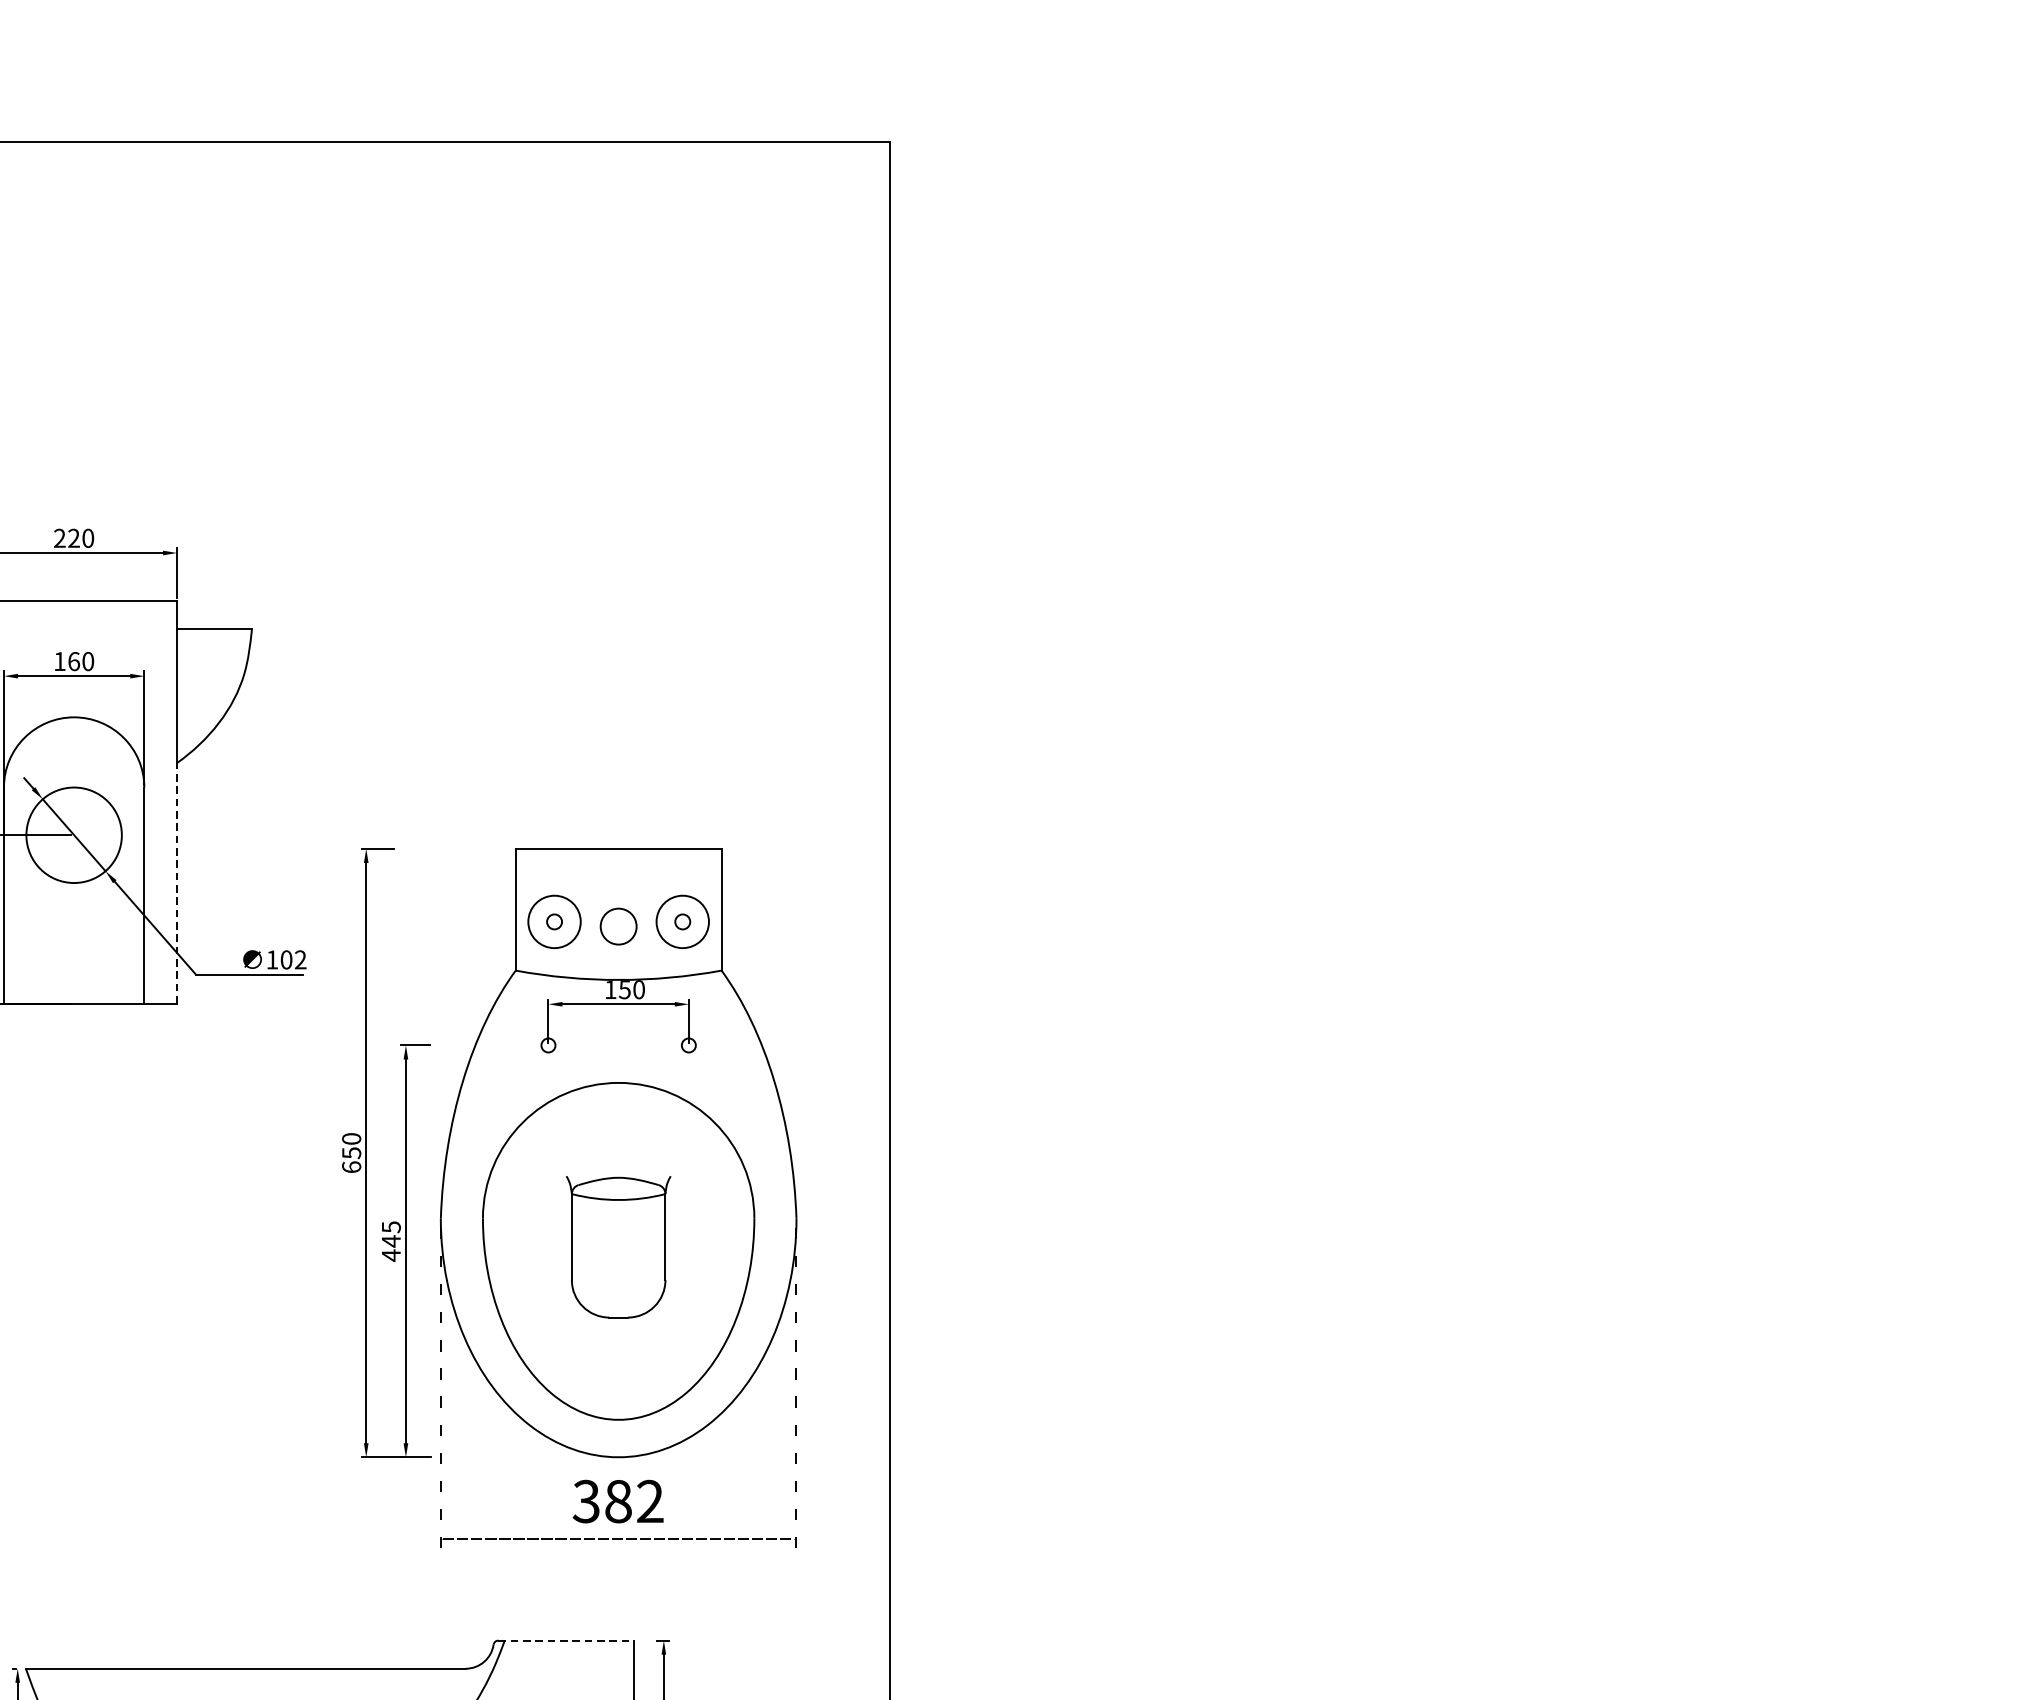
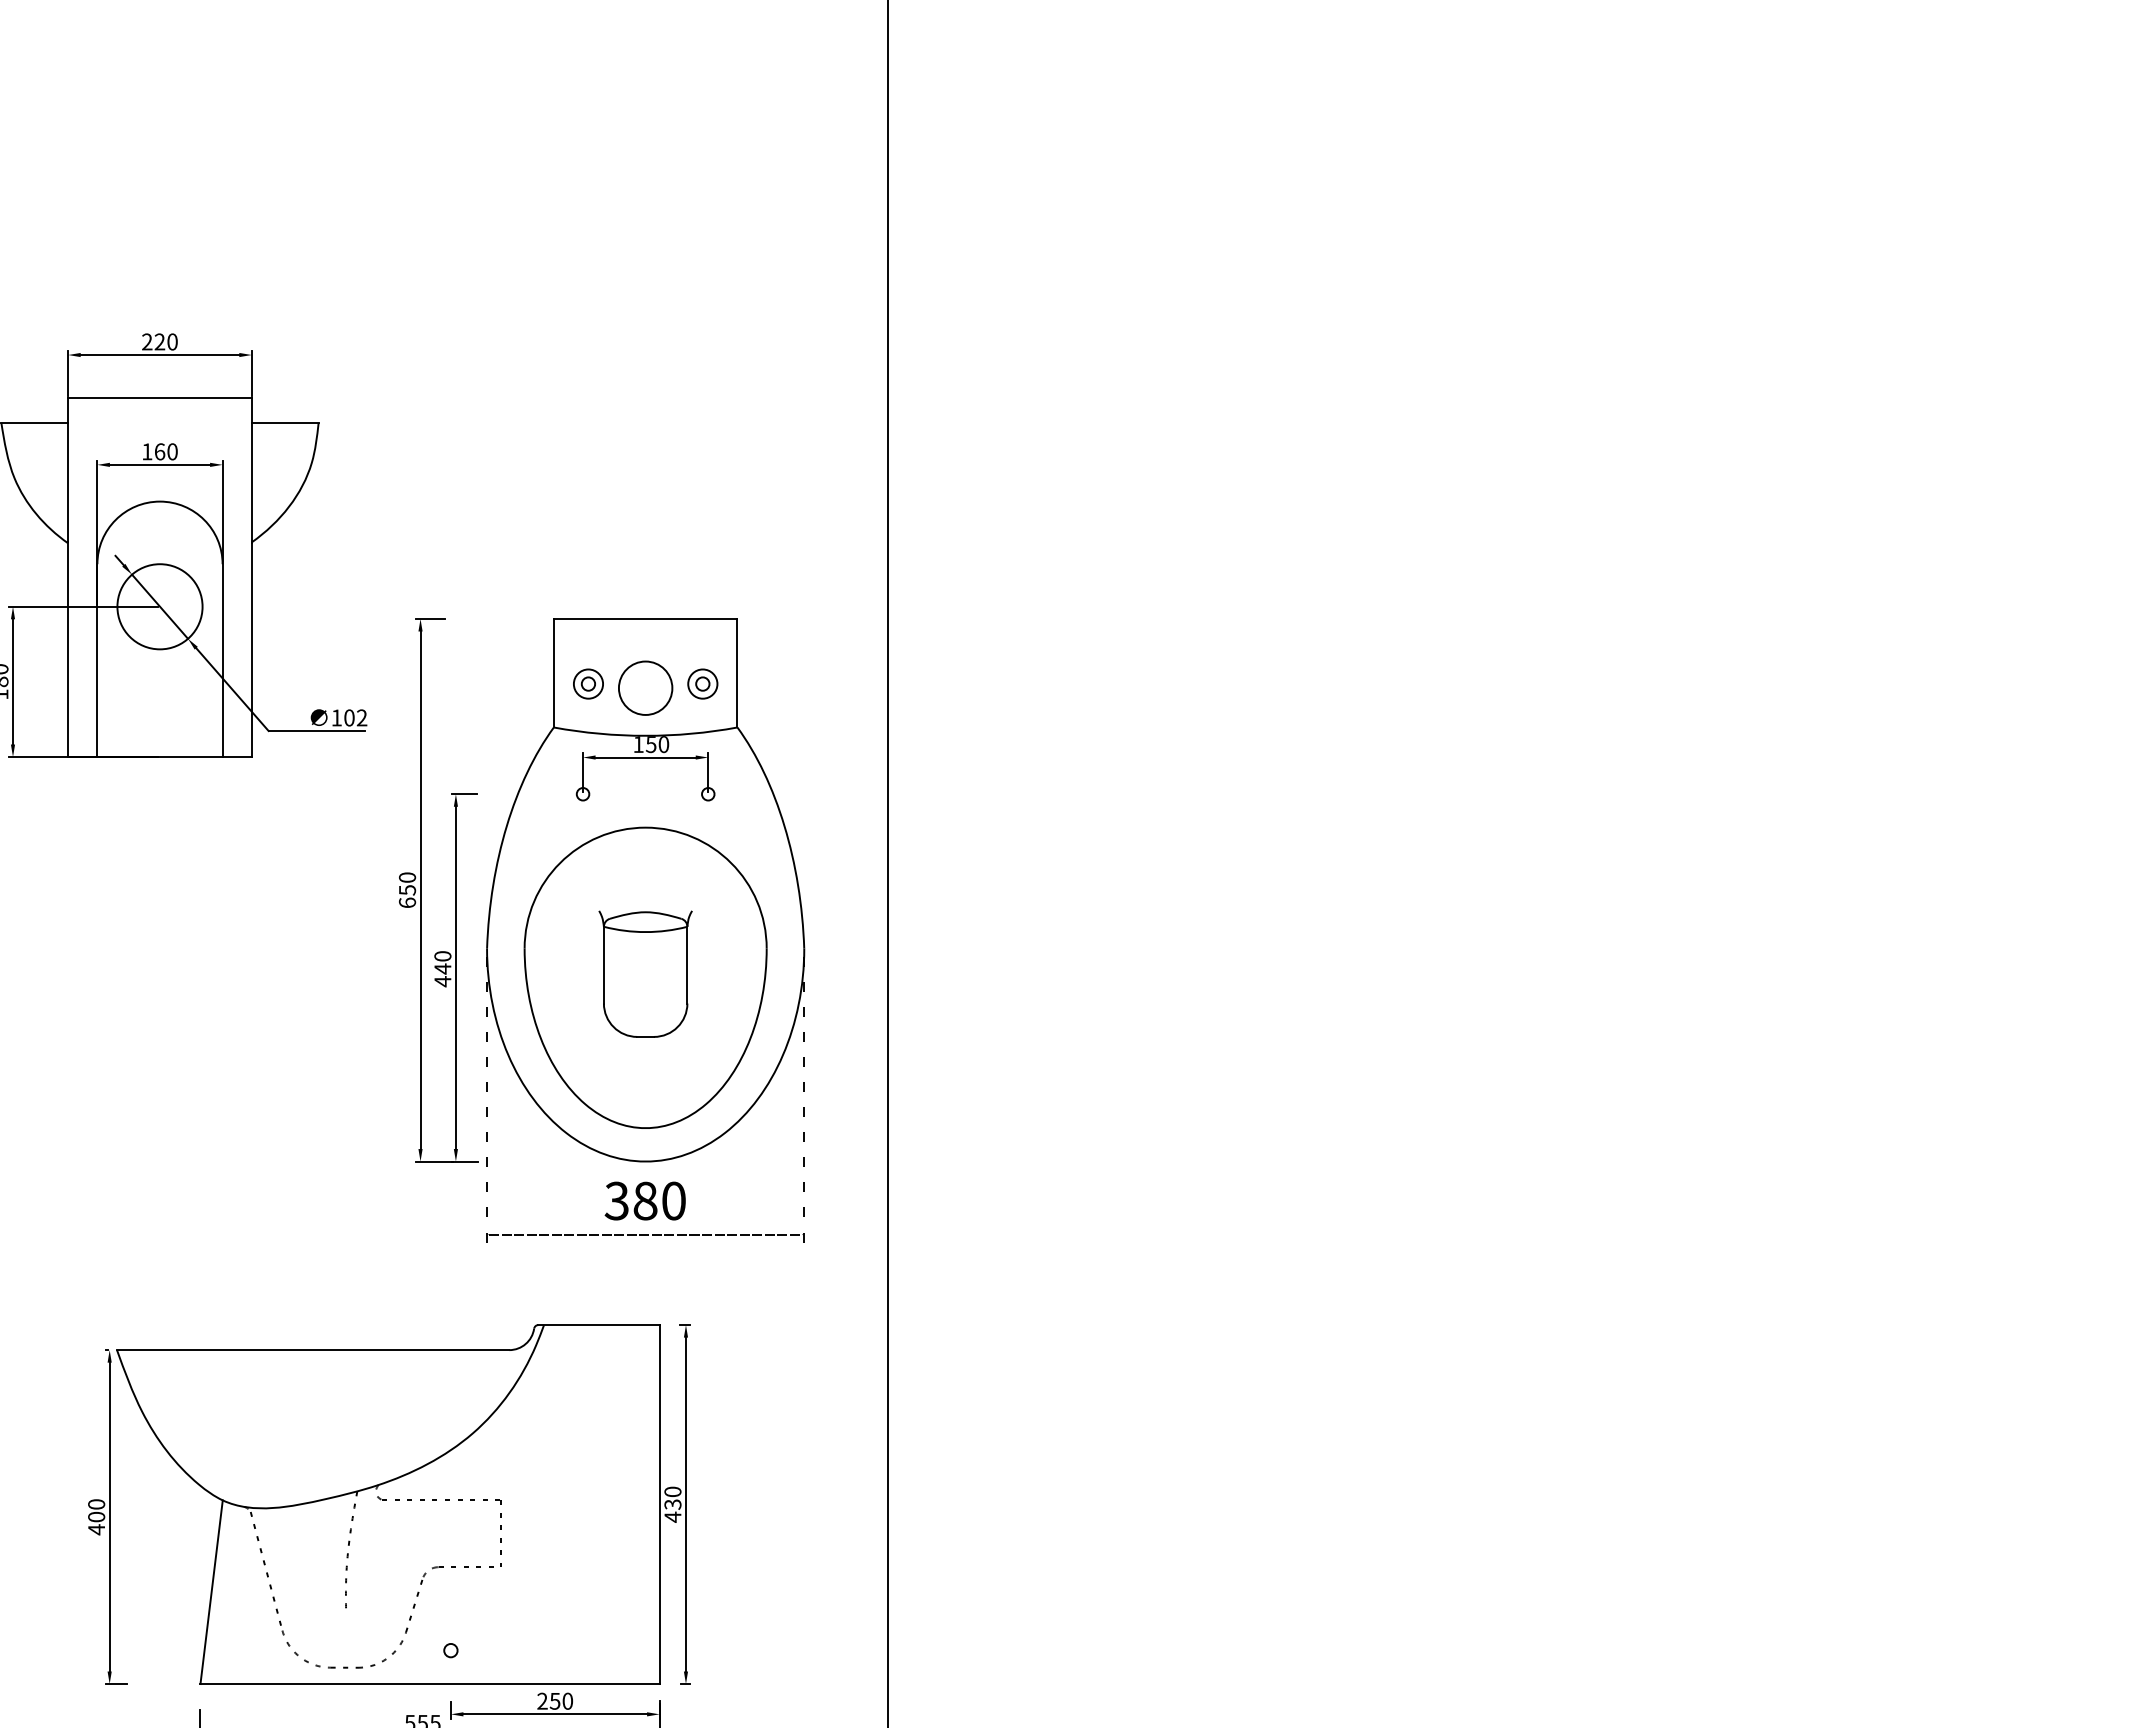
line: (176, 883) -> (251, 649), dashed -> solid
circle: (554, 921) -> (588, 683), size x0.62
circle: (682, 921) -> (702, 683), size x0.62
circle: (618, 925) -> (645, 687), size x1.67
text: (390, 1227) -> (442, 956), 445 -> 440
text: (649, 1500) -> (673, 1200), 382 -> 380
line: (565, 1641) -> (598, 1325), dashed -> solid

